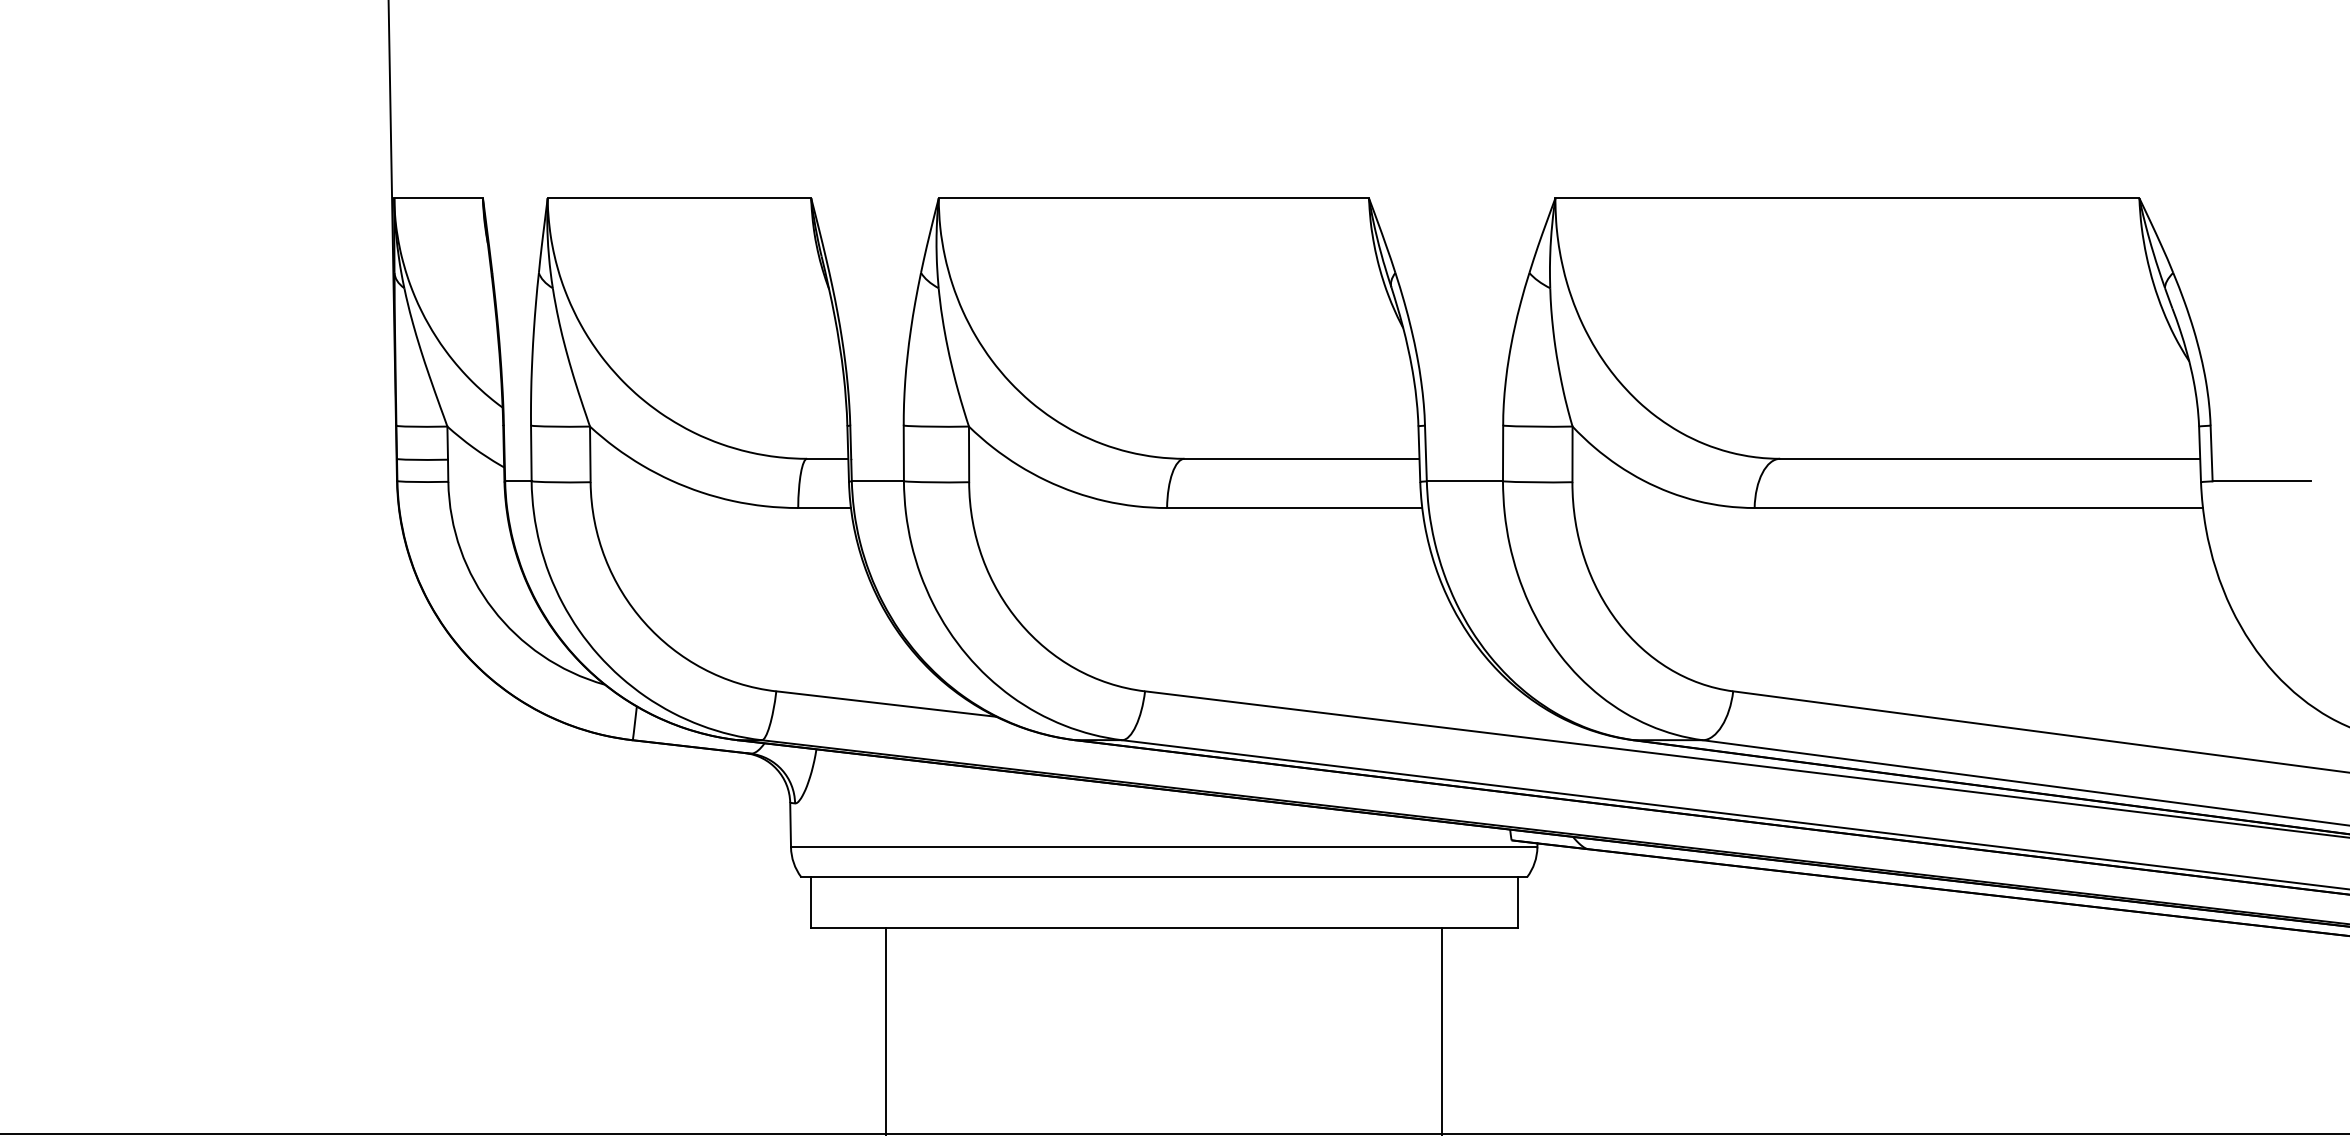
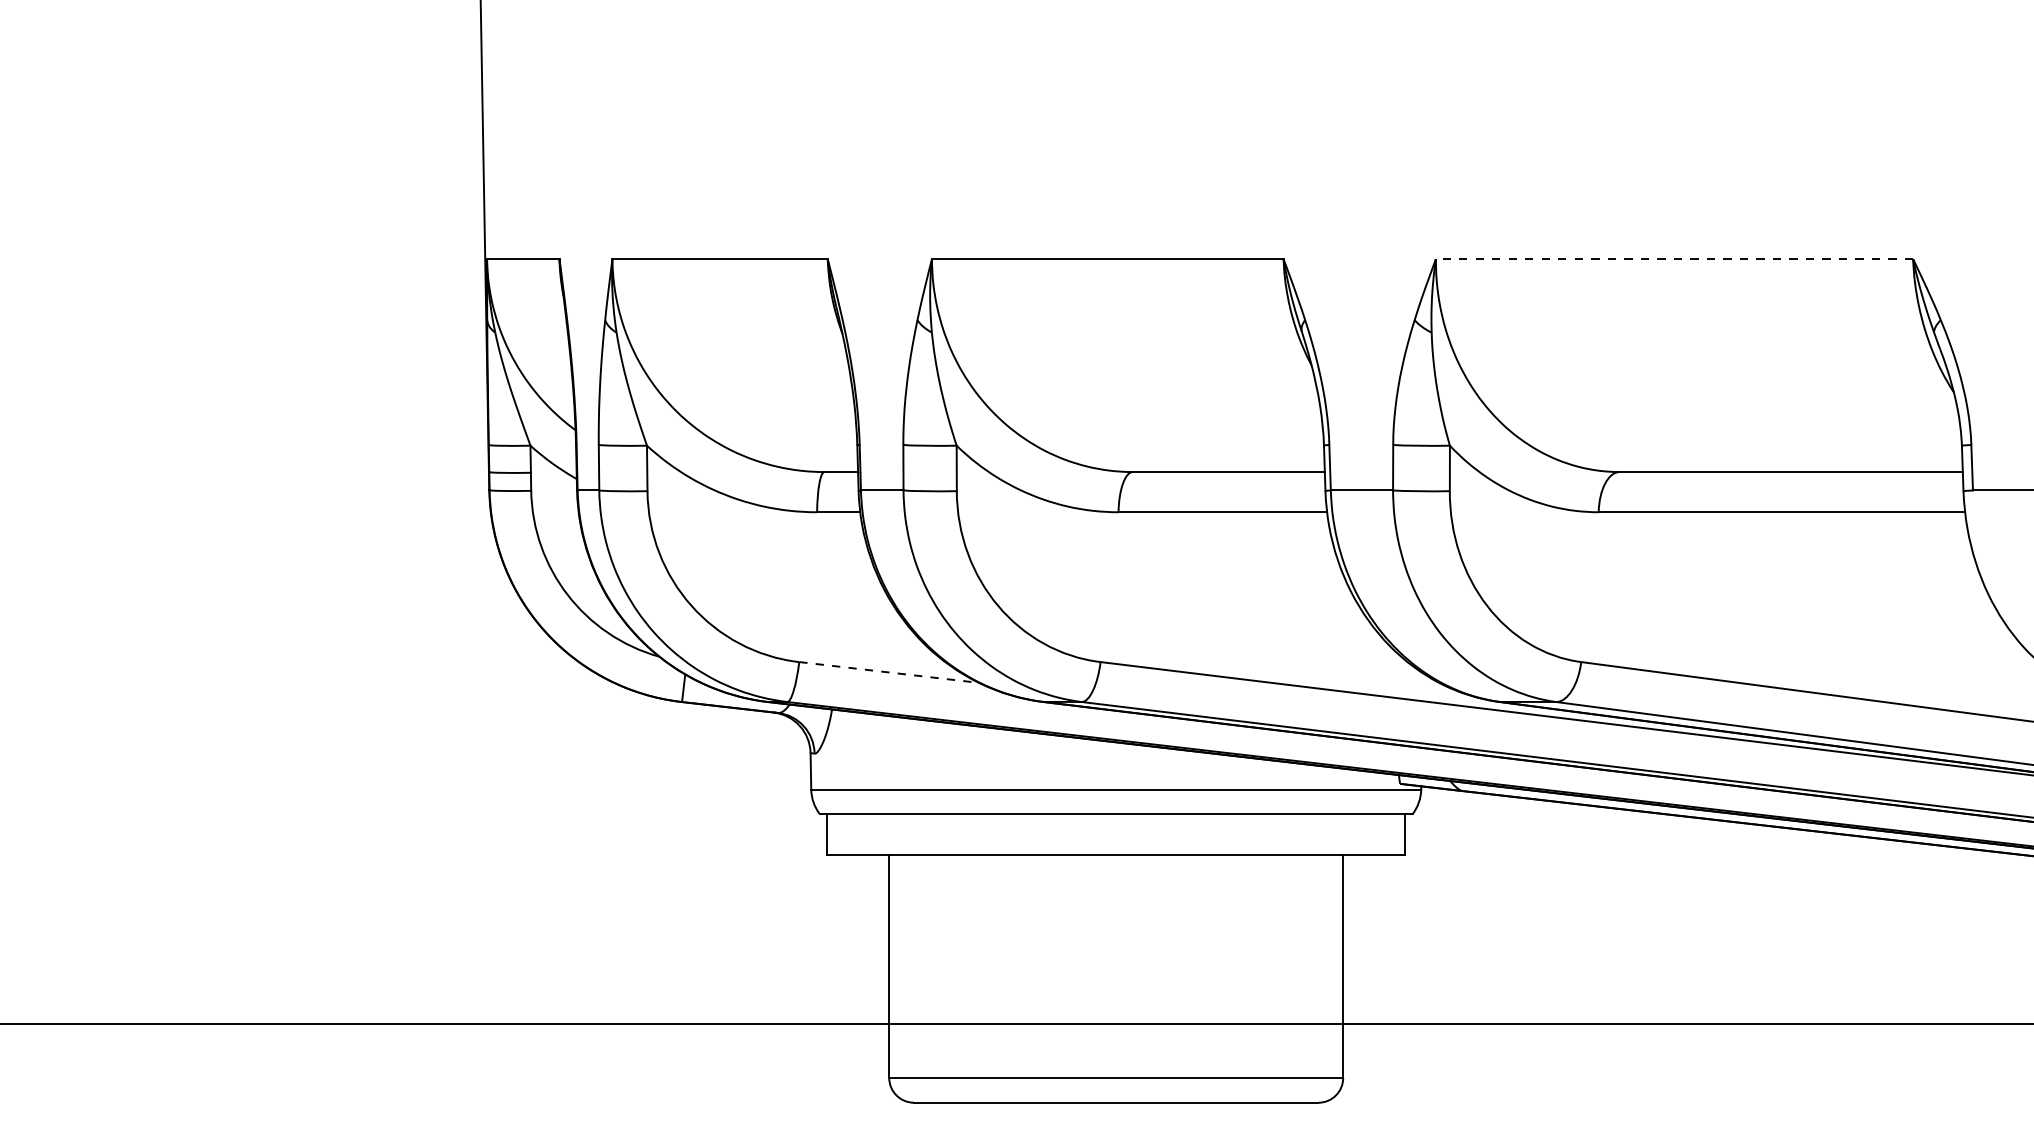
line: (1847, 198) -> (1674, 259), solid -> dashed
line: (886, 704) -> (889, 672), solid -> dashed

